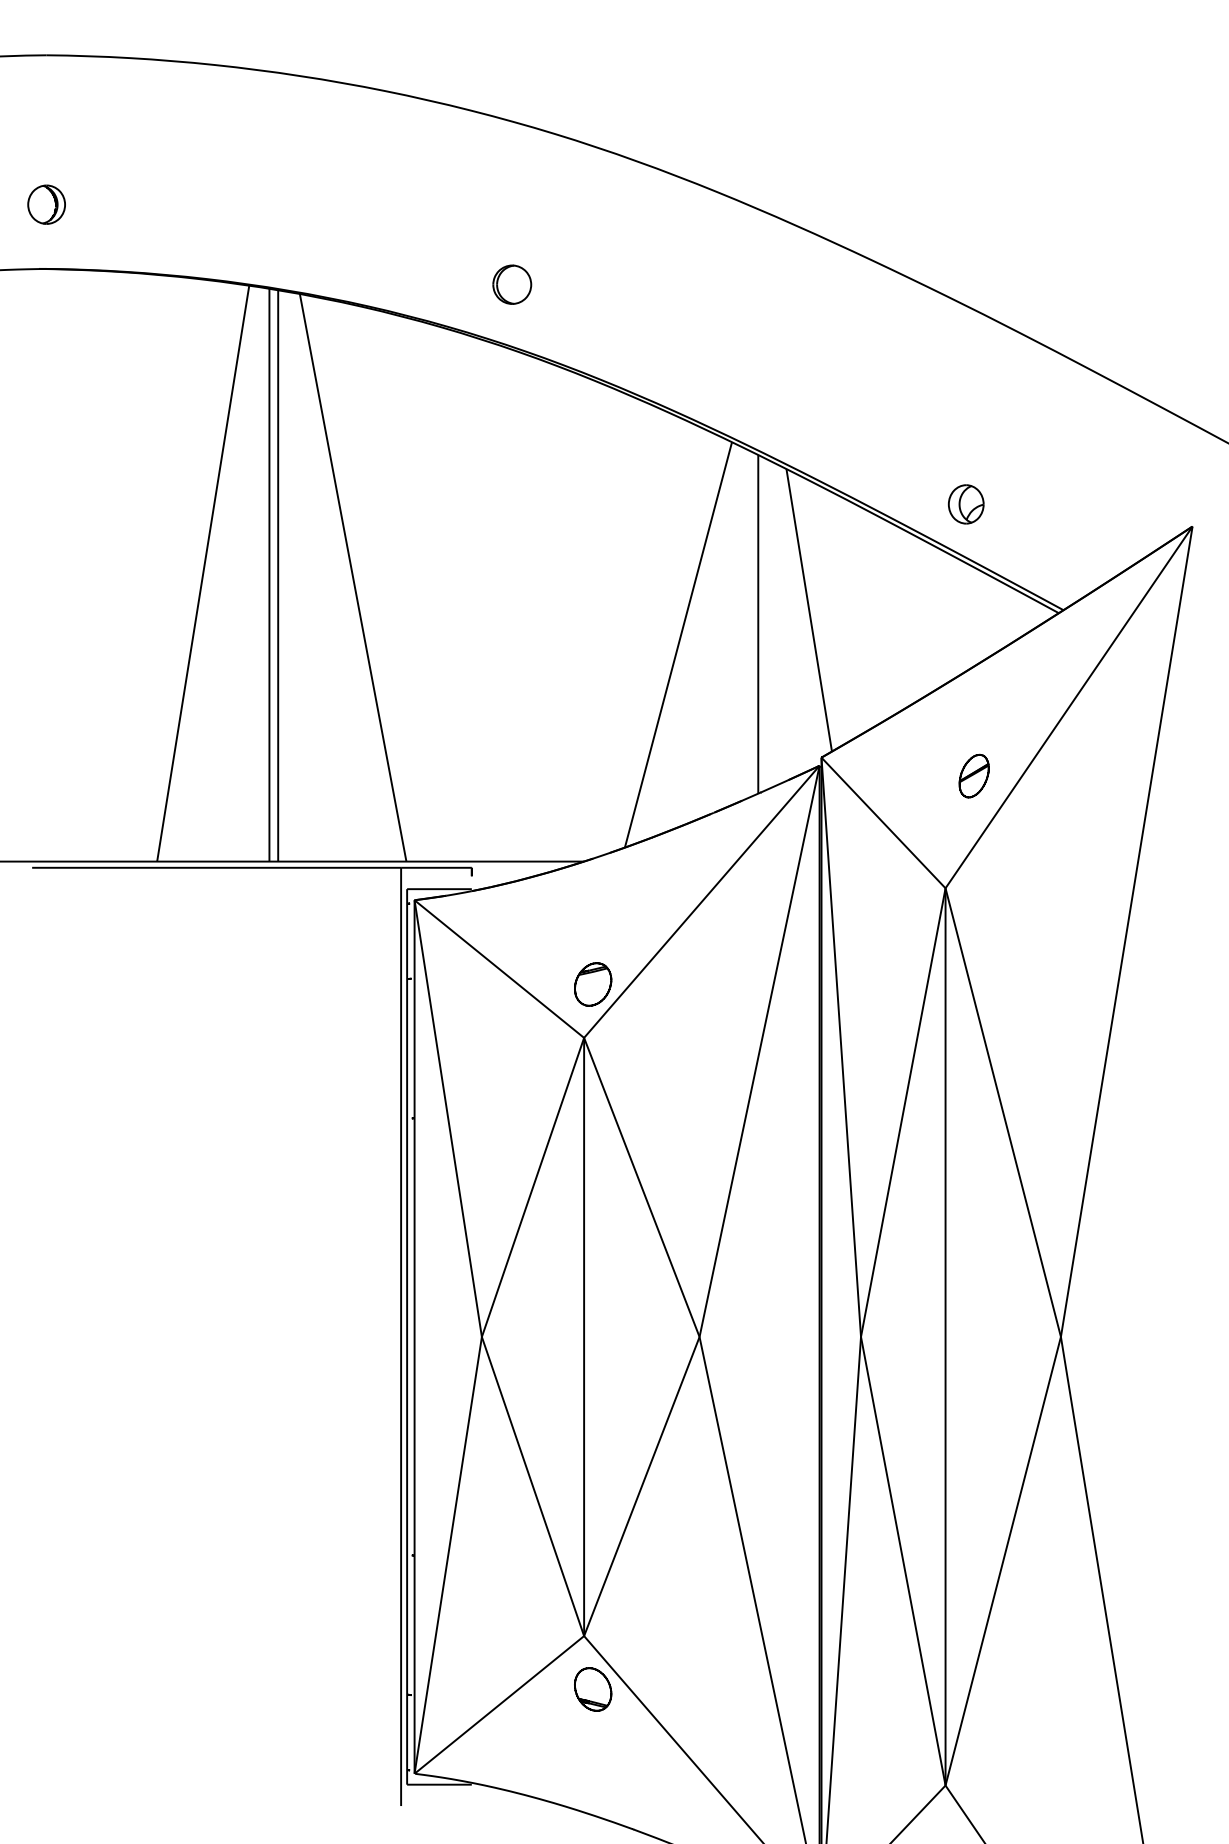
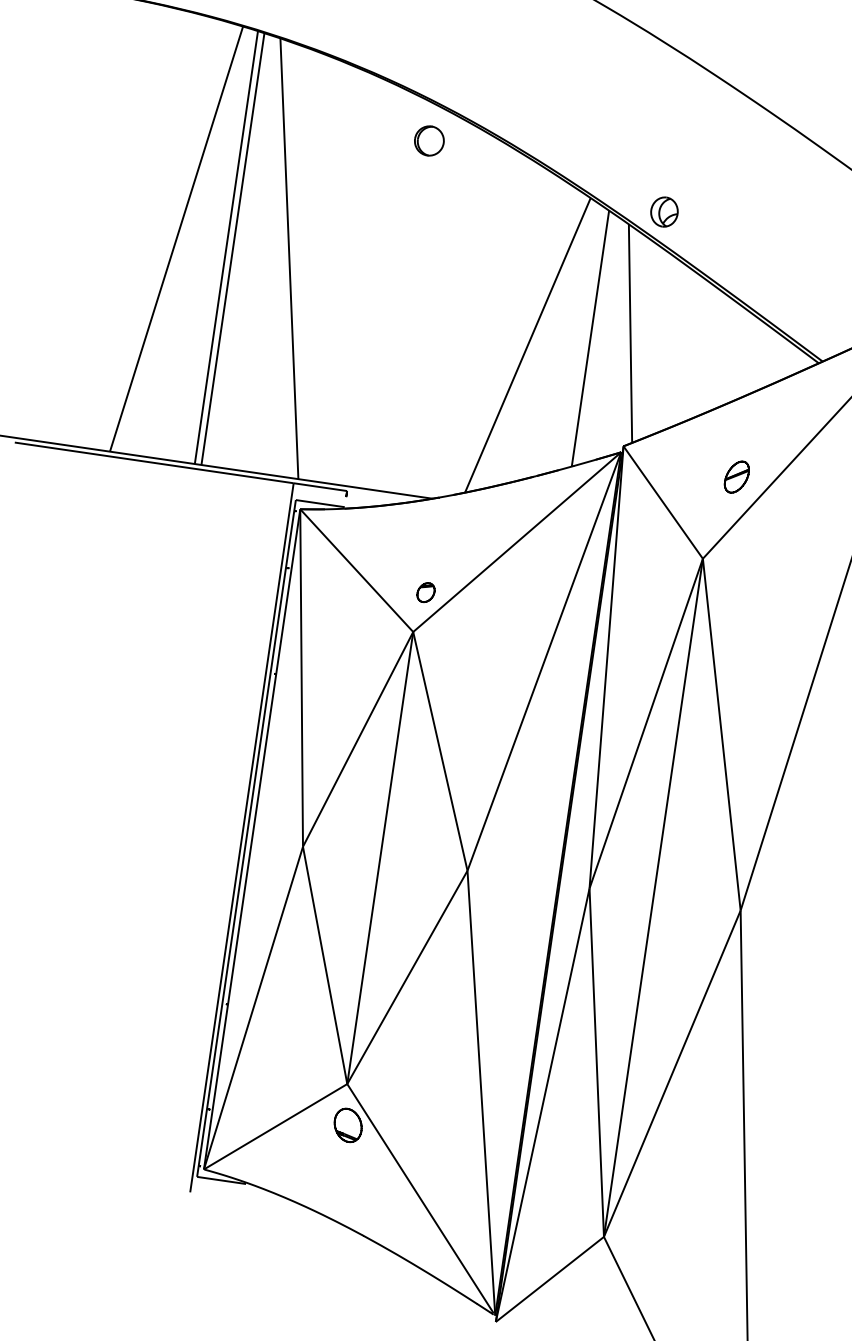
part: (512, 284) -> (429, 140), moved
part: (965, 504) -> (663, 212), moved
part: (593, 984) -> (426, 592), size x0.6

